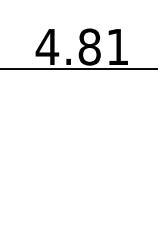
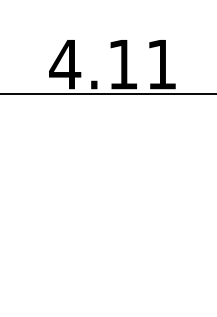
text: (89, 46) -> (122, 63), 4.81 -> 4.11

